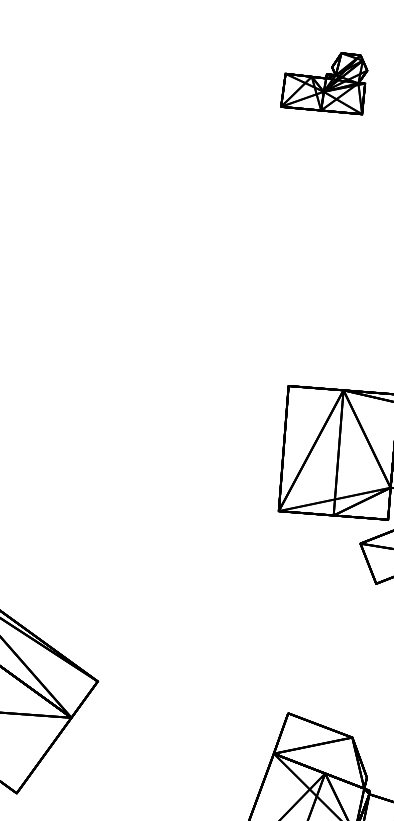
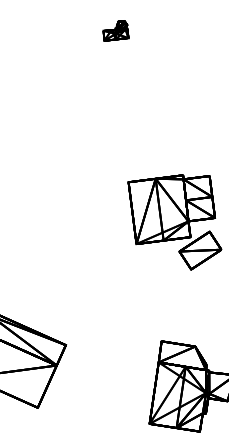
part: (325, 81) -> (115, 30), size x0.6

